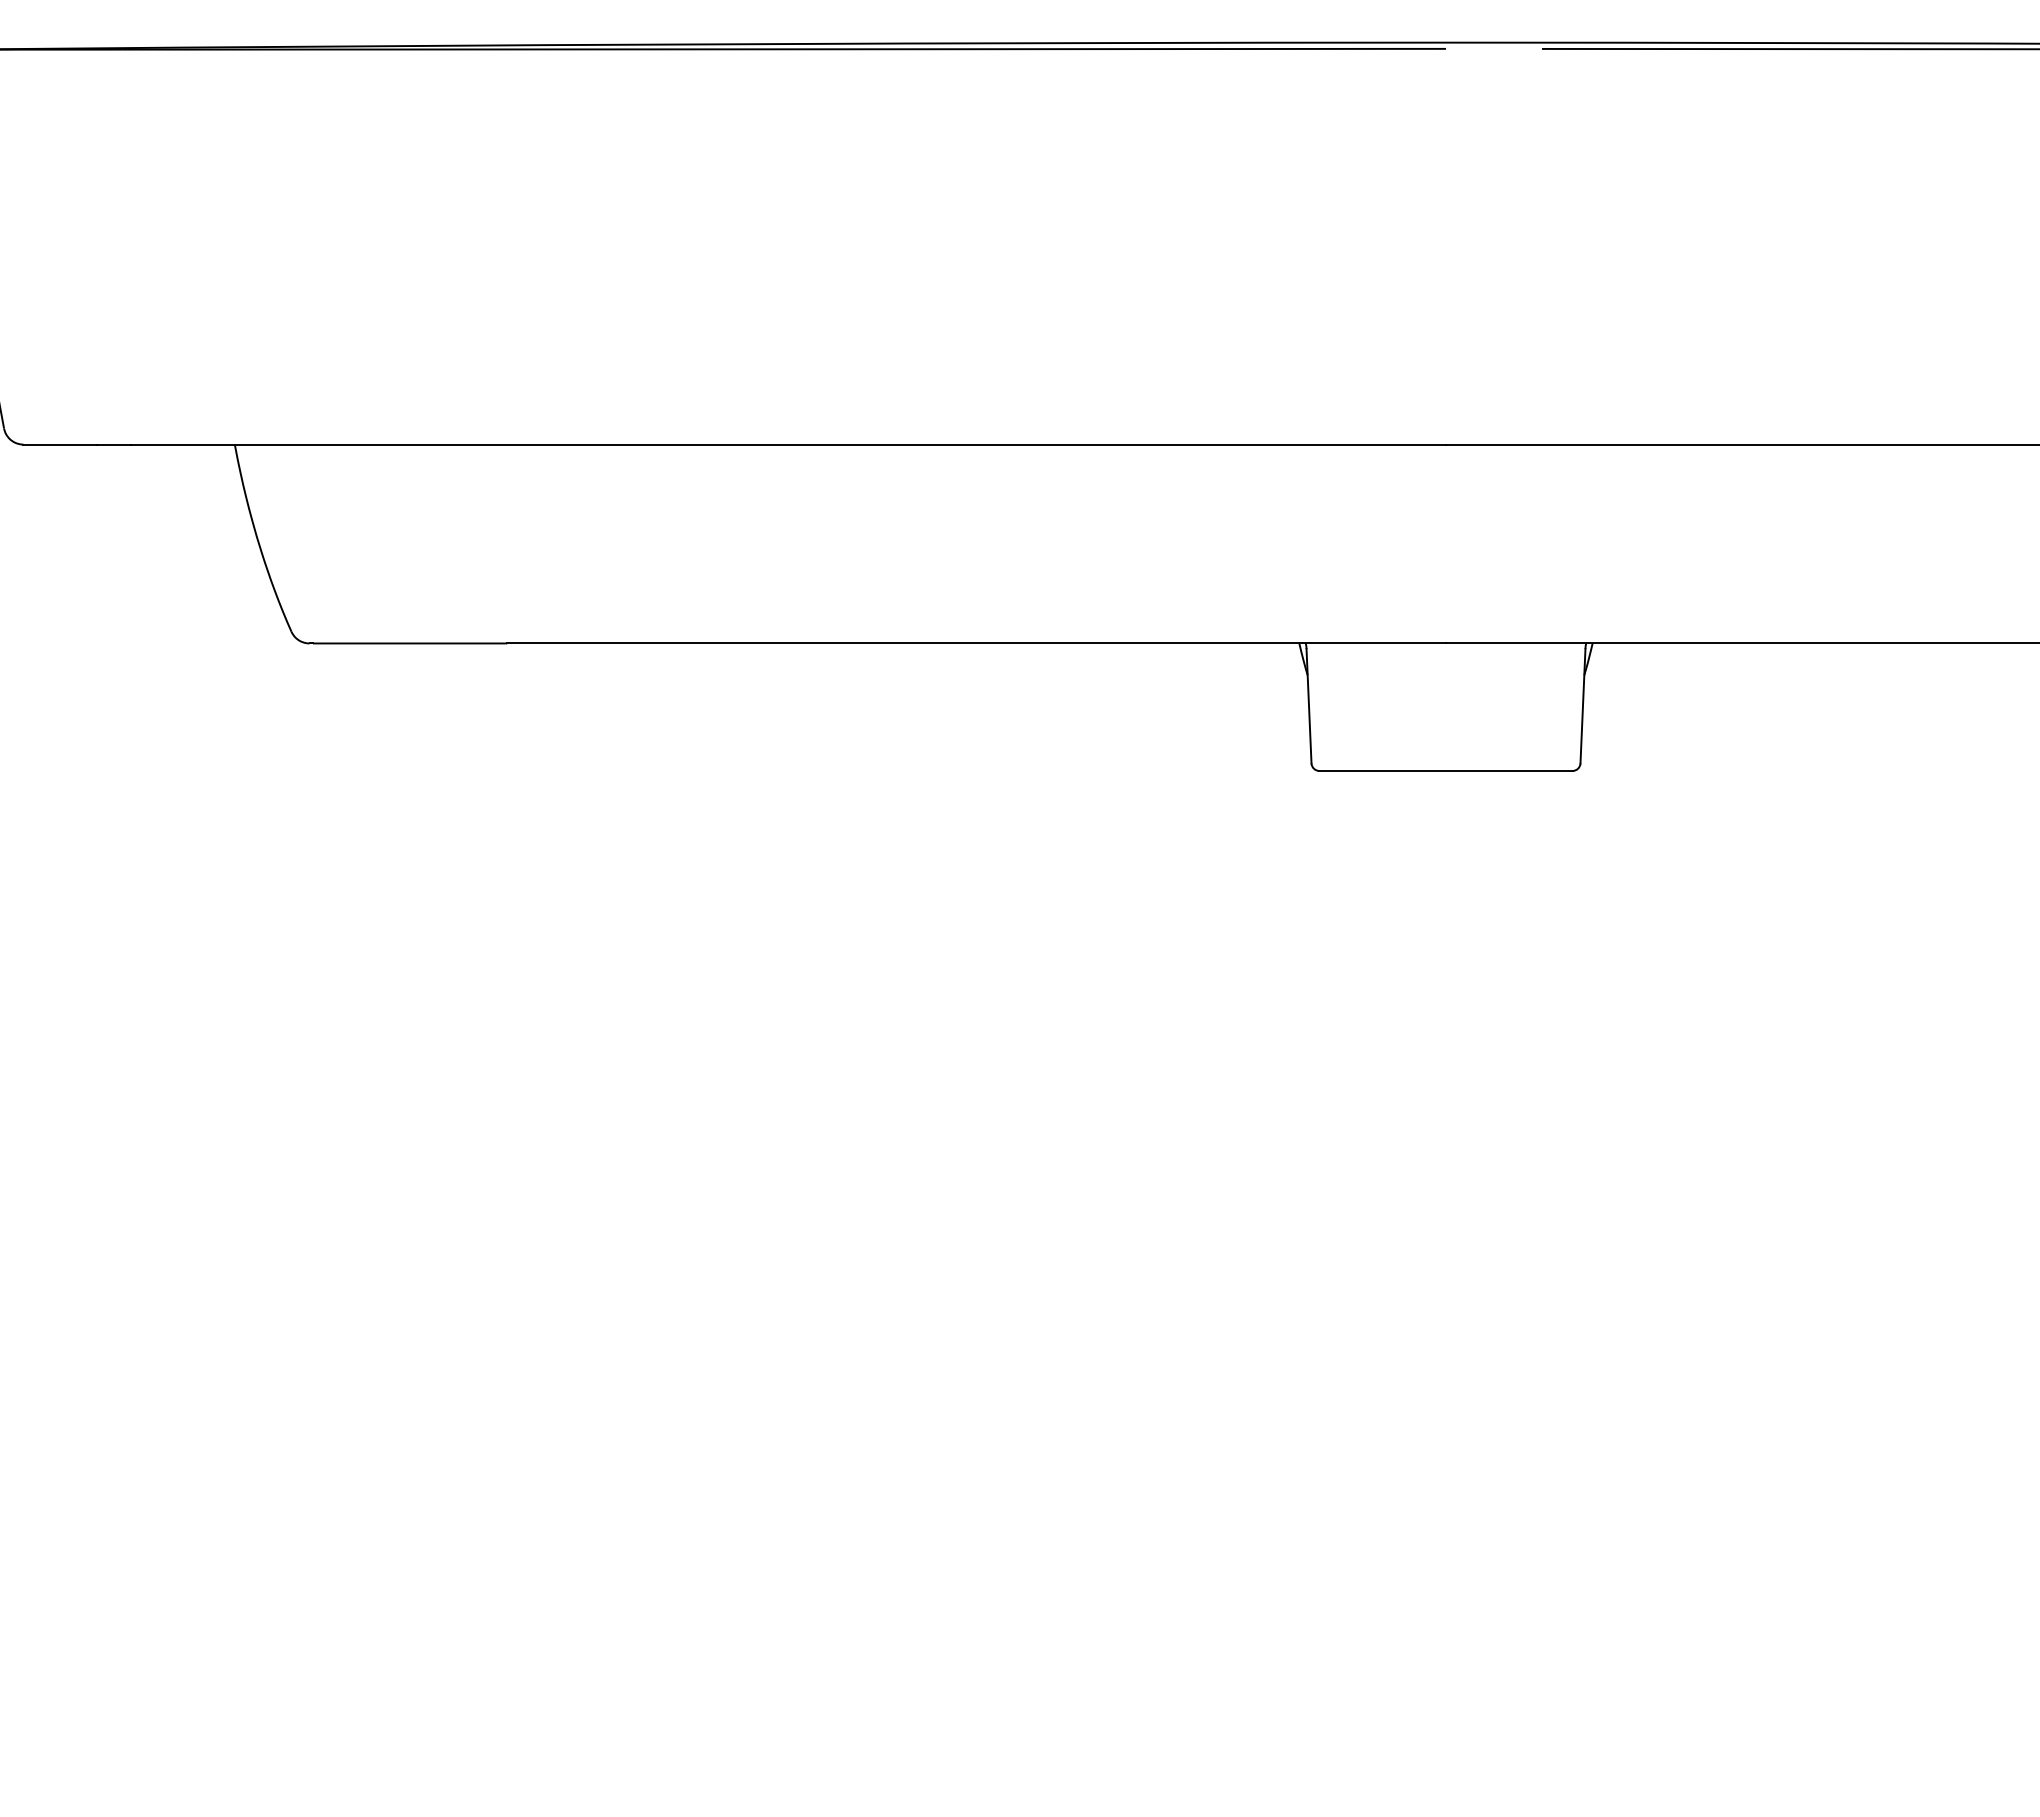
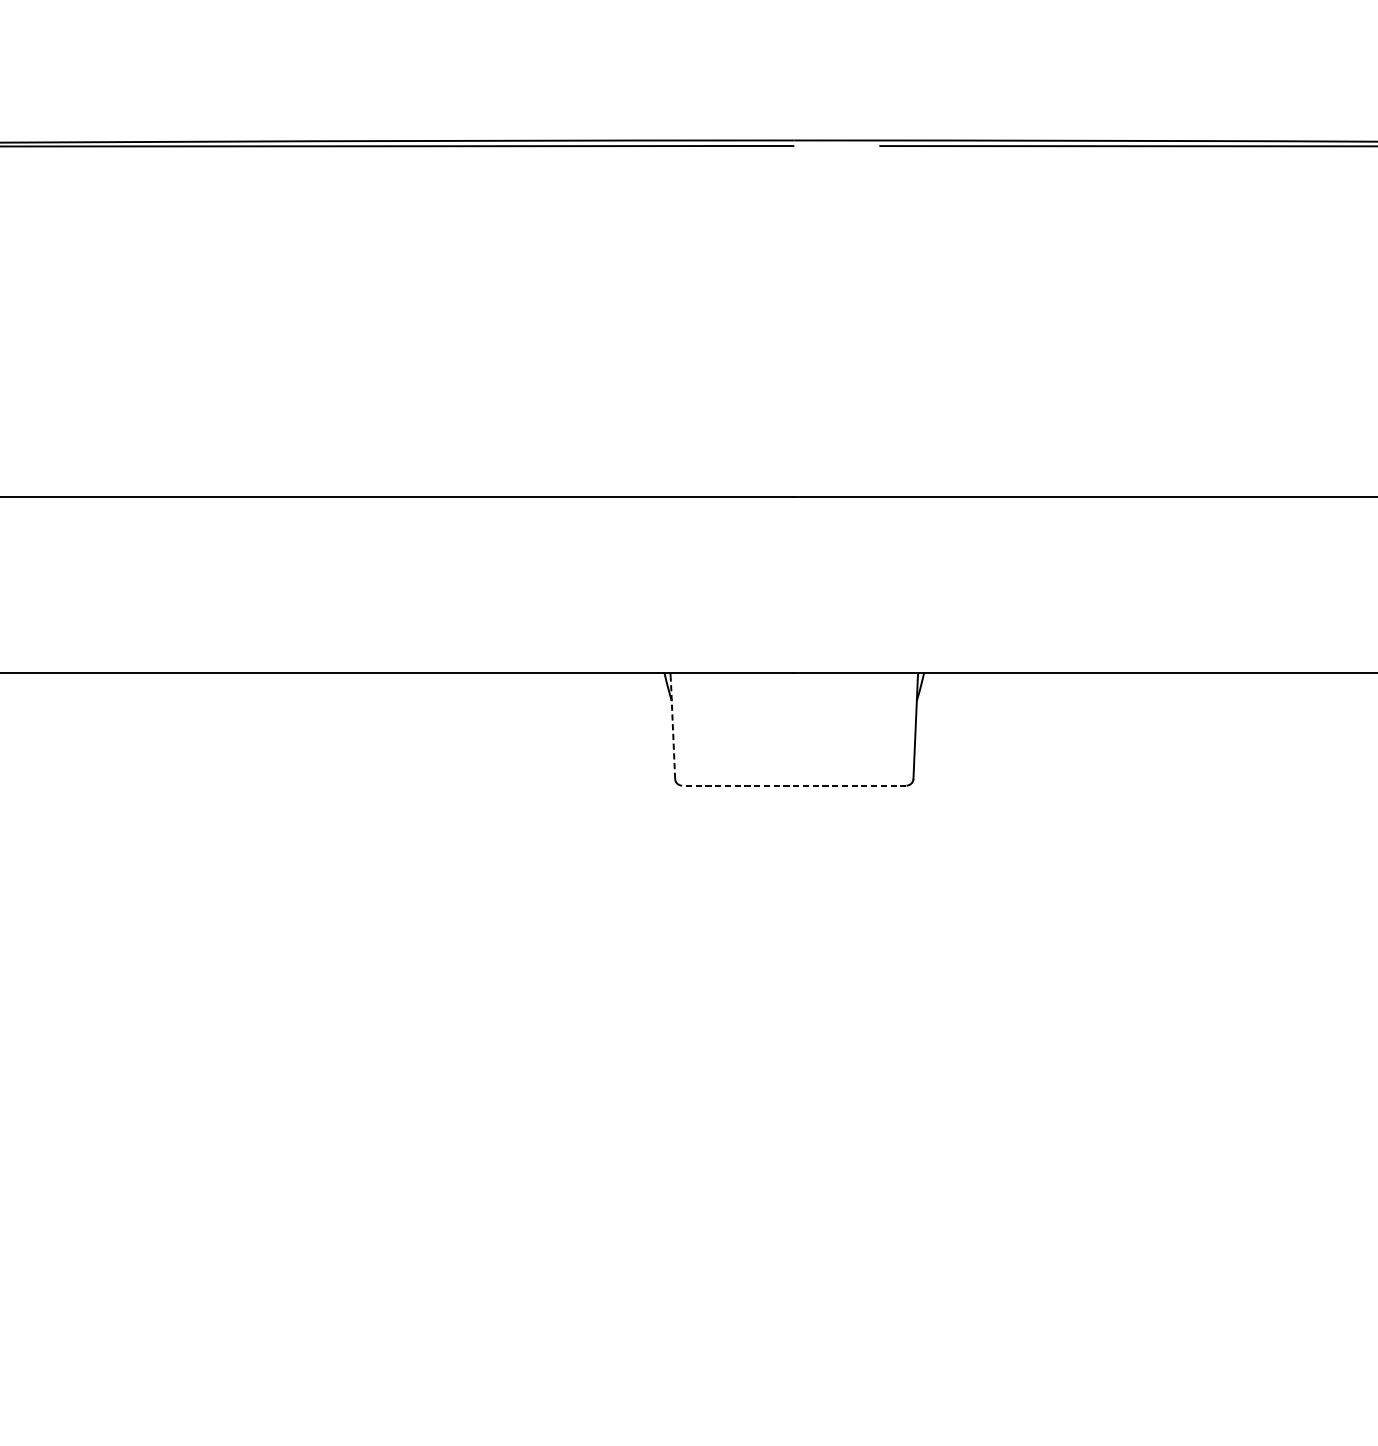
line: (1309, 705) -> (673, 727), solid -> dashed
line: (1446, 770) -> (794, 785), solid -> dashed

